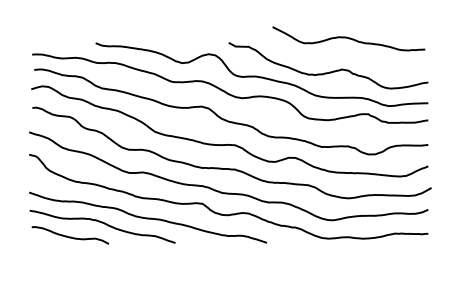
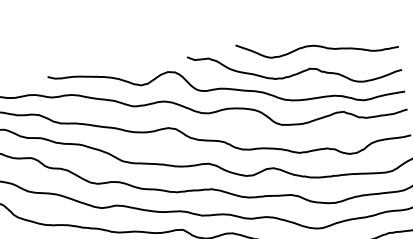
curve: (348, 38) -> (316, 46), moved

